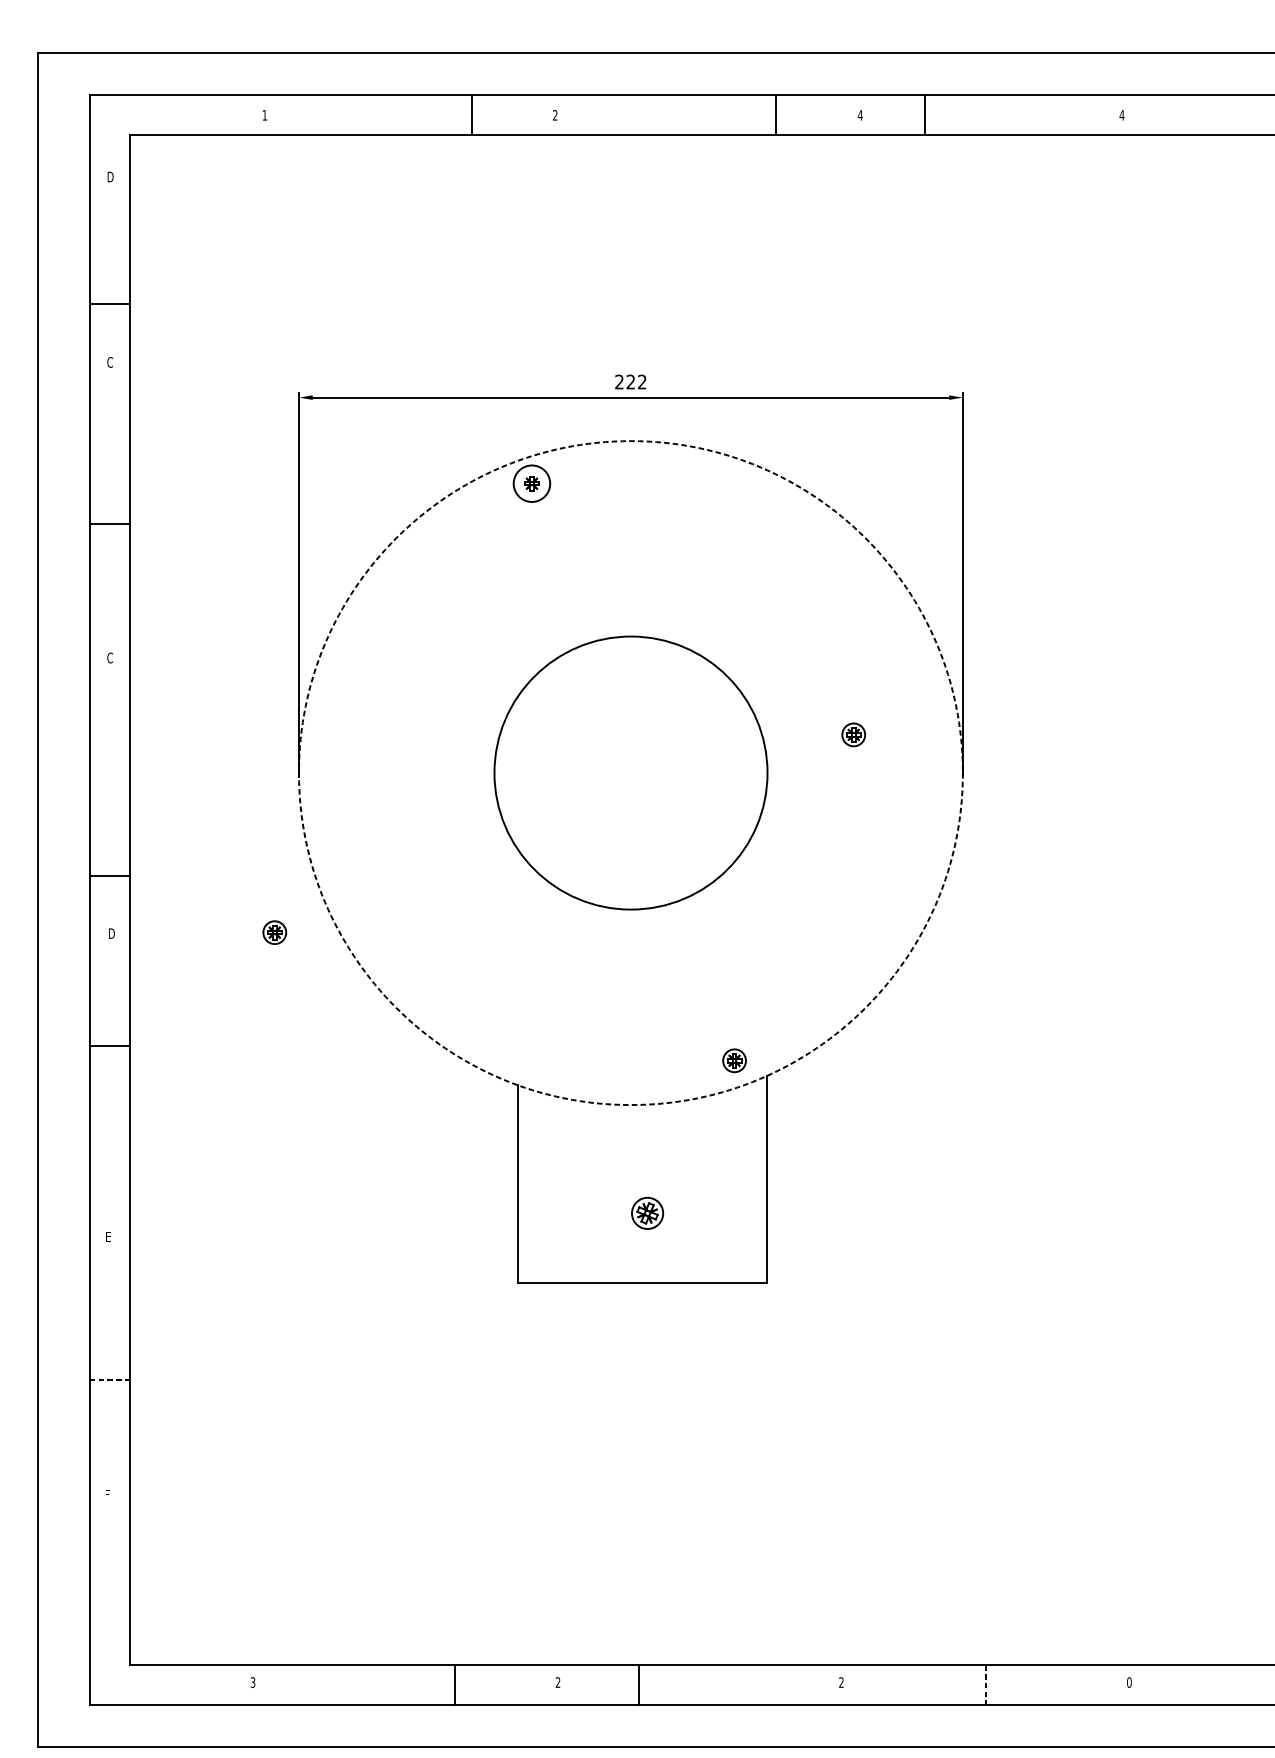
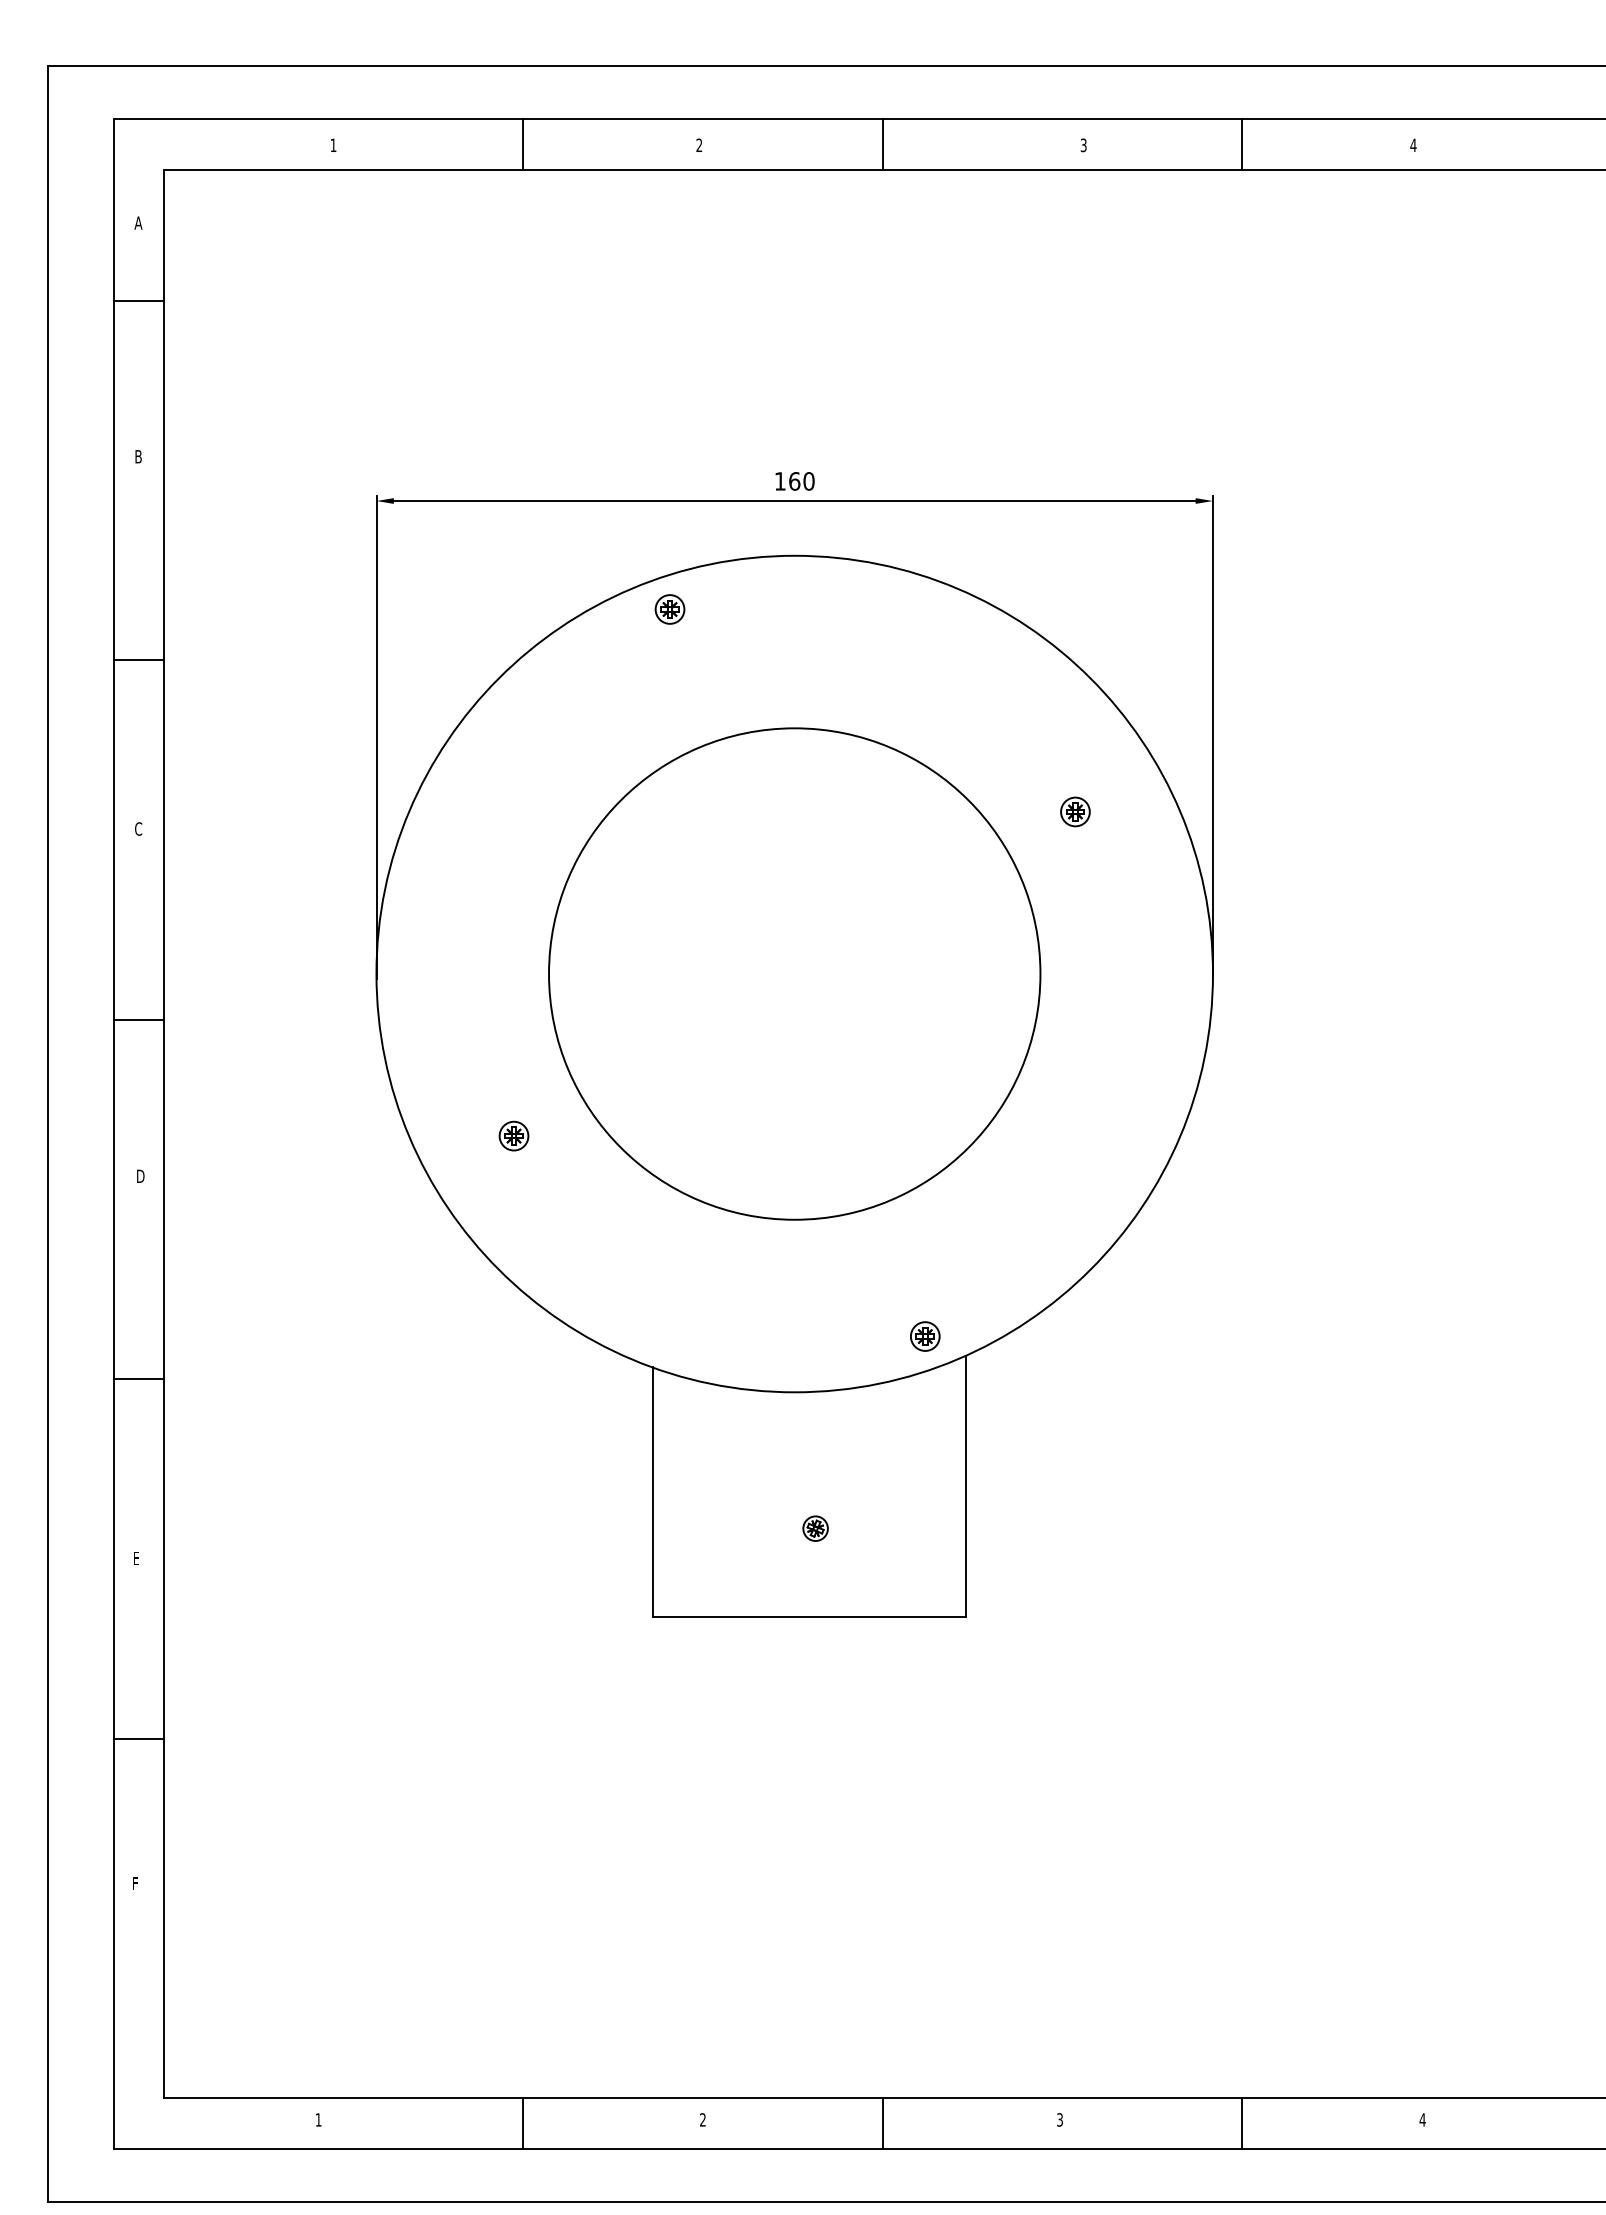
line: (472, 114) -> (523, 144), moved
line: (776, 114) -> (882, 144), moved
line: (925, 114) -> (1242, 144), moved
text: (860, 115) -> (1083, 145), 4 -> 3
text: (110, 176) -> (138, 222), D -> A
line: (110, 304) -> (138, 301), moved
text: (110, 362) -> (138, 456), C -> B
text: (630, 382) -> (794, 481), 222 -> 160
circle: (531, 483) -> (669, 609), size x0.62
part: (853, 734) -> (1075, 811), moved
circle: (630, 772) -> (794, 973), dashed -> solid
circle: (630, 772) -> (794, 973), size x1.43
line: (110, 875) -> (138, 1019), moved
part: (274, 932) -> (513, 1135), moved
line: (110, 1046) -> (138, 1379), moved
part: (647, 1213) -> (815, 1528), size x0.62
line: (110, 1379) -> (138, 1738), dashed -> solid
text: (252, 1682) -> (318, 2119), 3 -> 1
text: (841, 1682) -> (1059, 2119), 2 -> 3
text: (1129, 1682) -> (1422, 2119), 0 -> 4
line: (455, 1685) -> (523, 2123), moved
line: (638, 1685) -> (882, 2123), moved
line: (986, 1685) -> (1242, 2123), dashed -> solid

